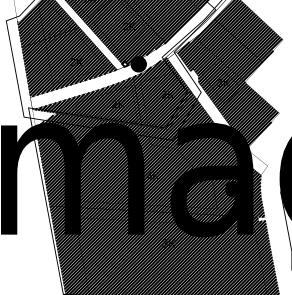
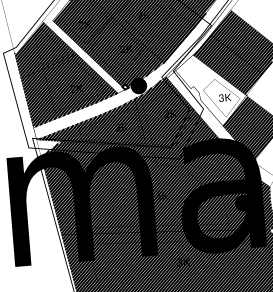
hatch: (211, 73) -> (212, 89), removed

